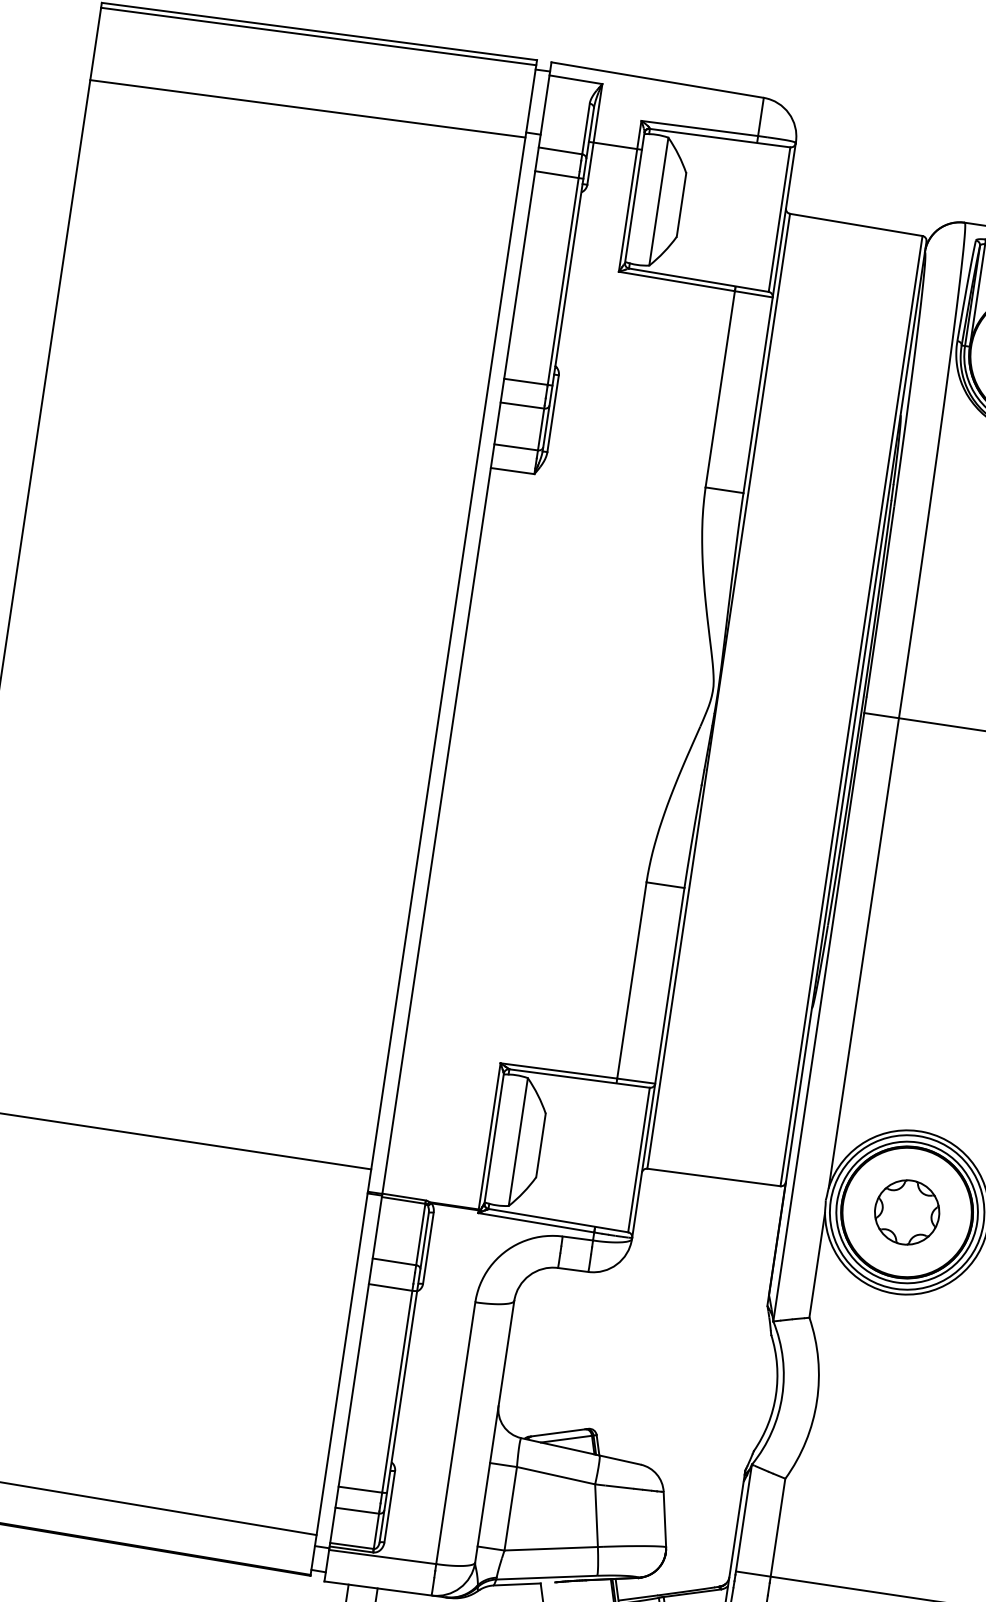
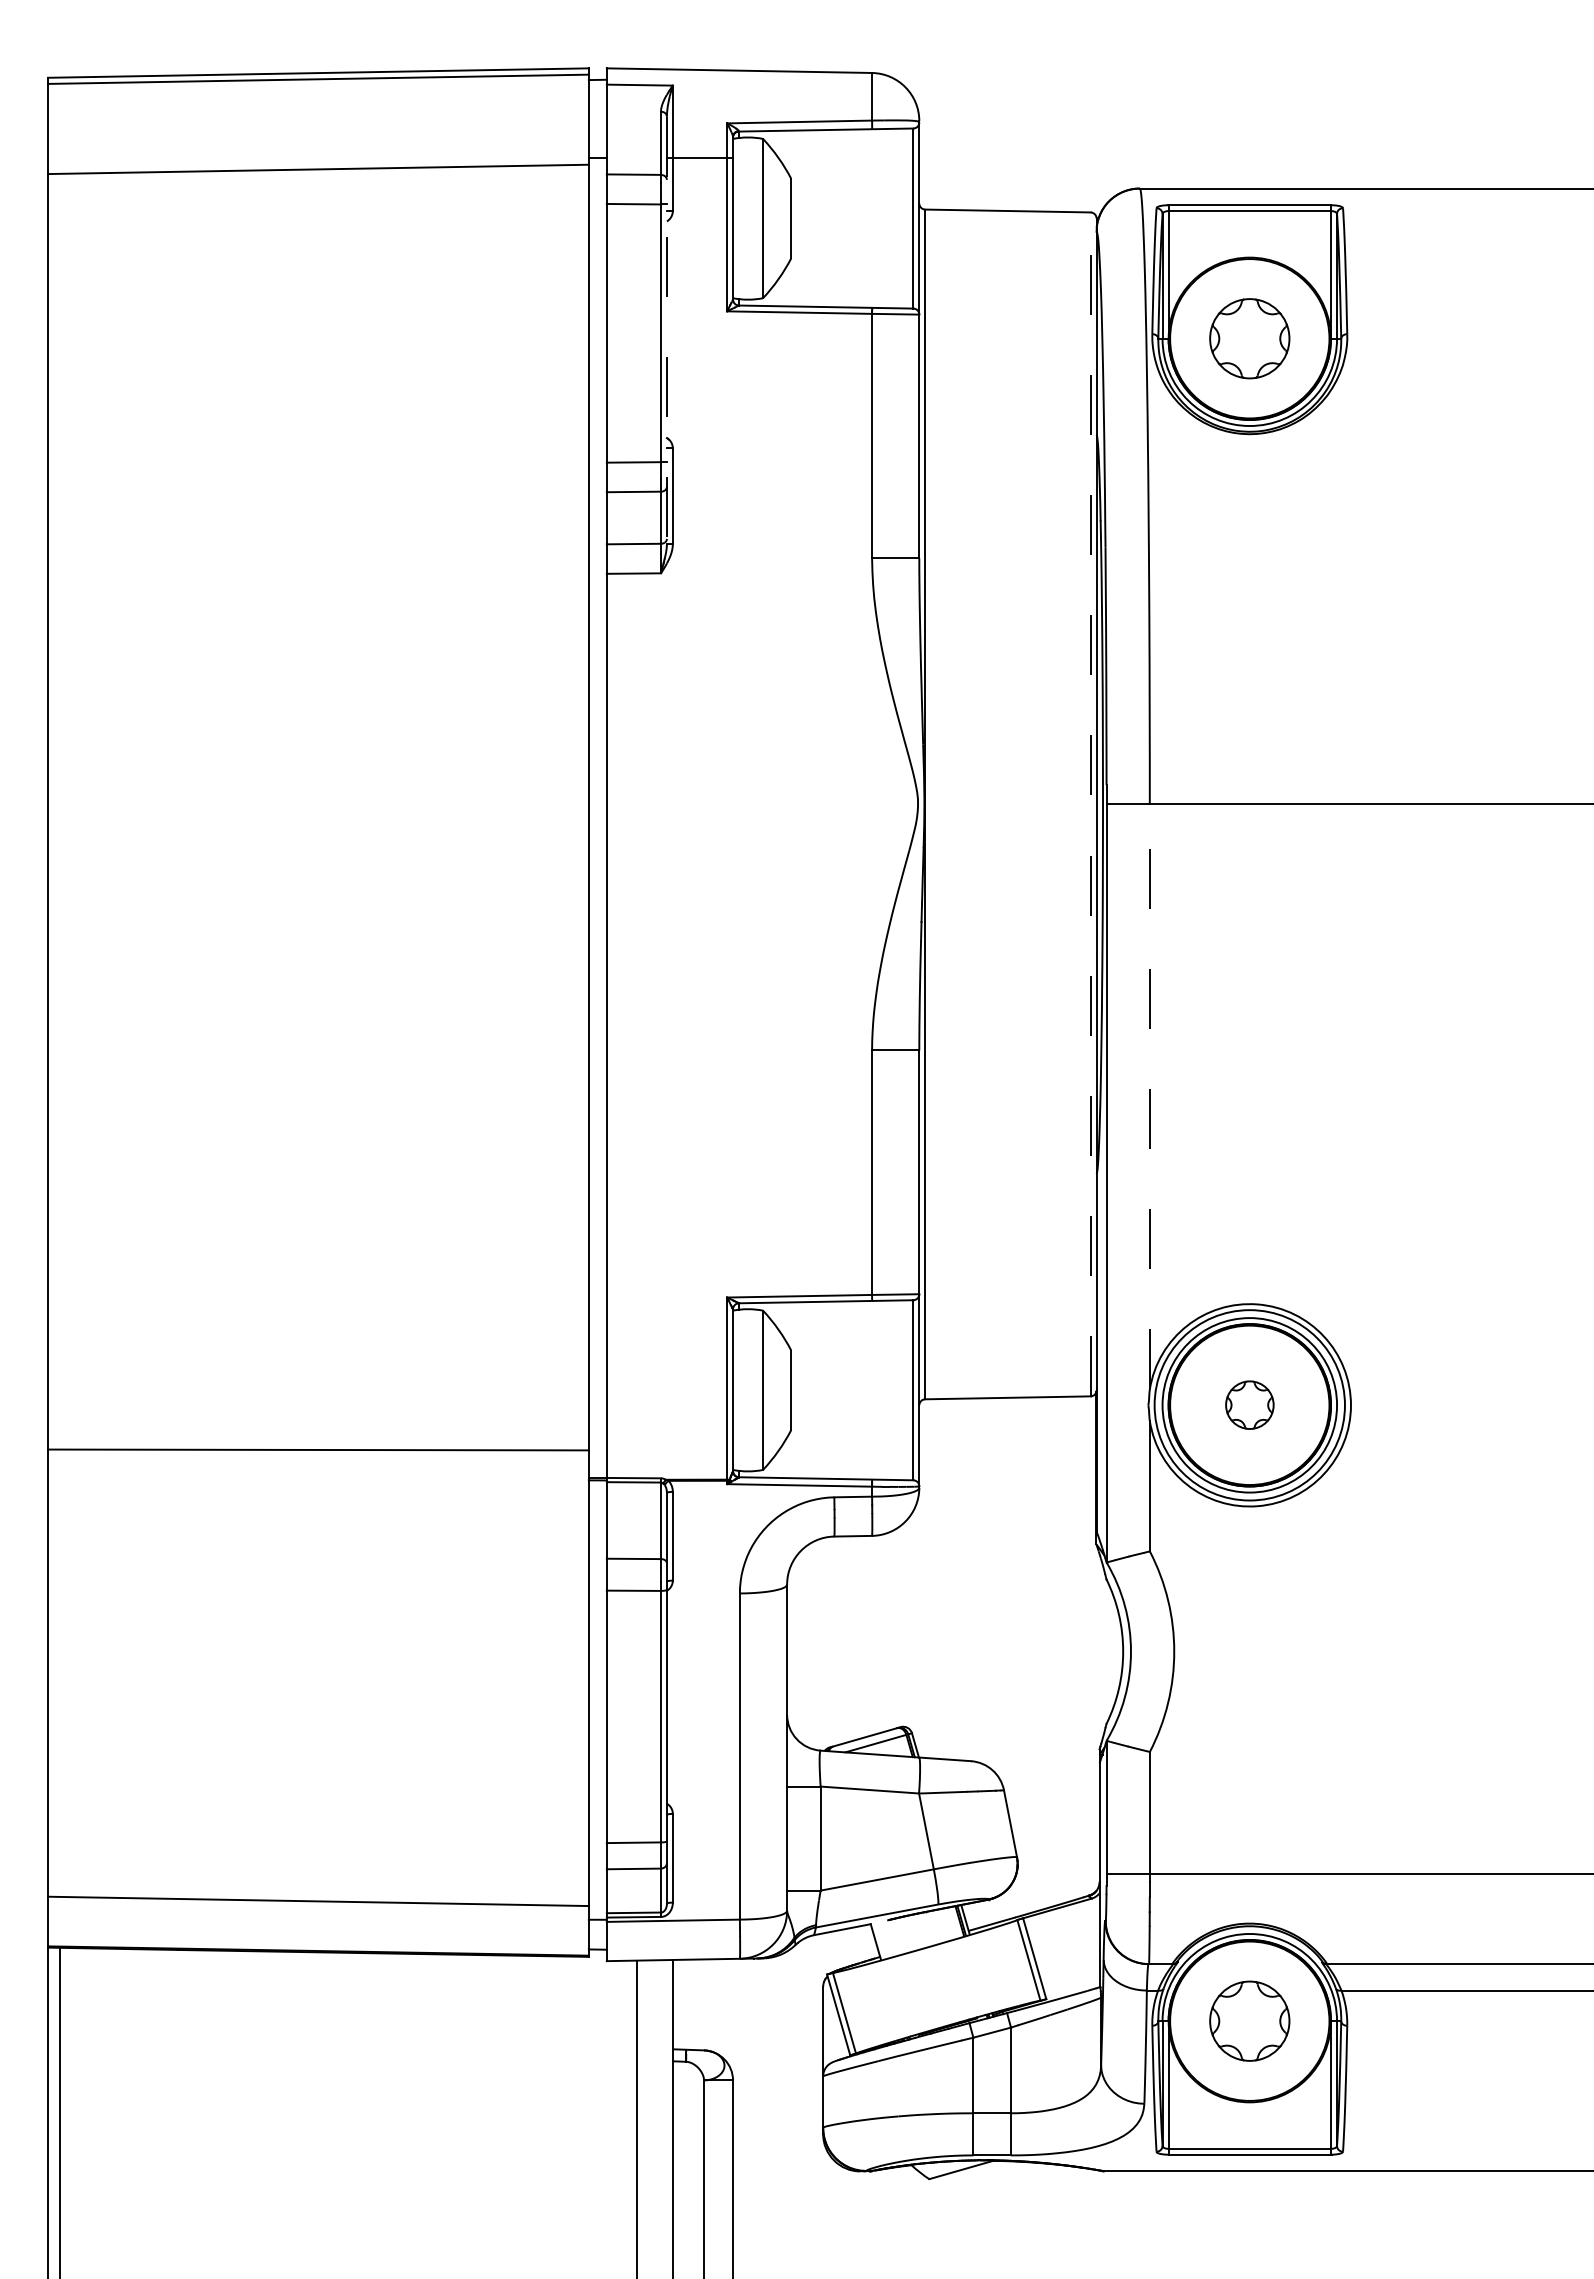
line: (567, 279) -> (666, 330), solid -> dashed
line: (851, 711) -> (1090, 804), solid -> dashed
line: (863, 952) -> (1149, 1096), solid -> dashed
part: (907, 1211) -> (1249, 1404), size x0.6

